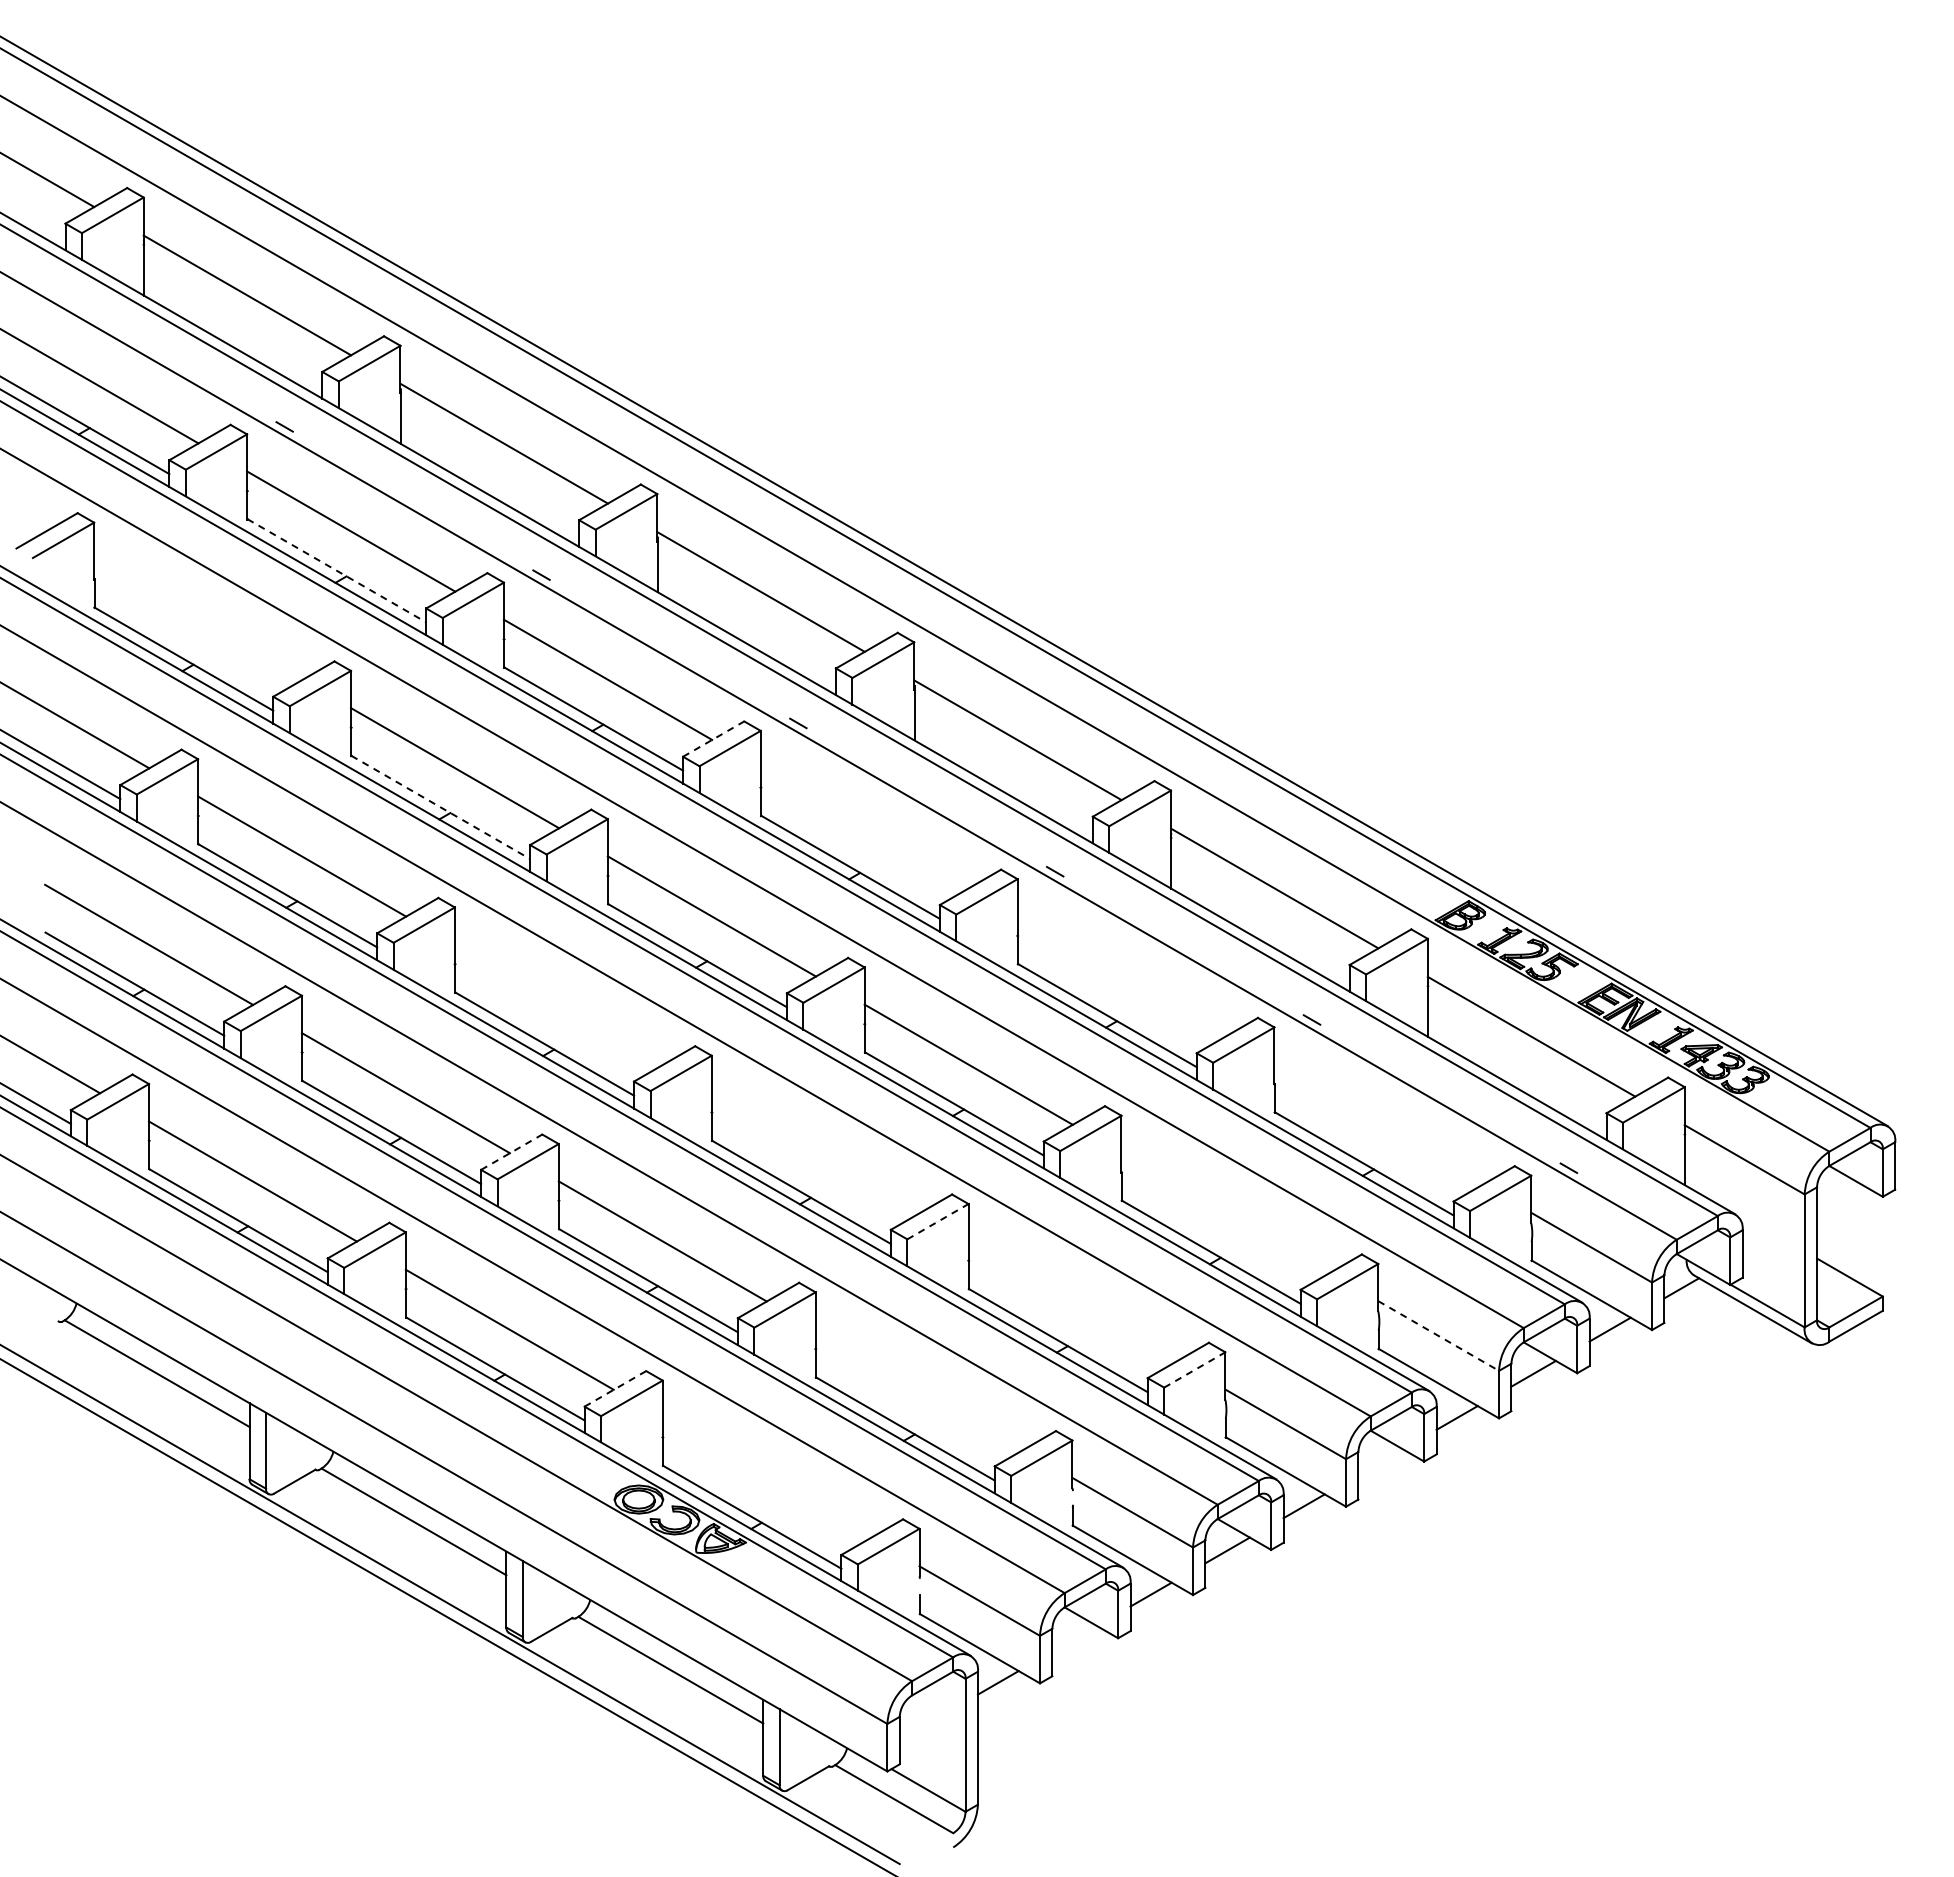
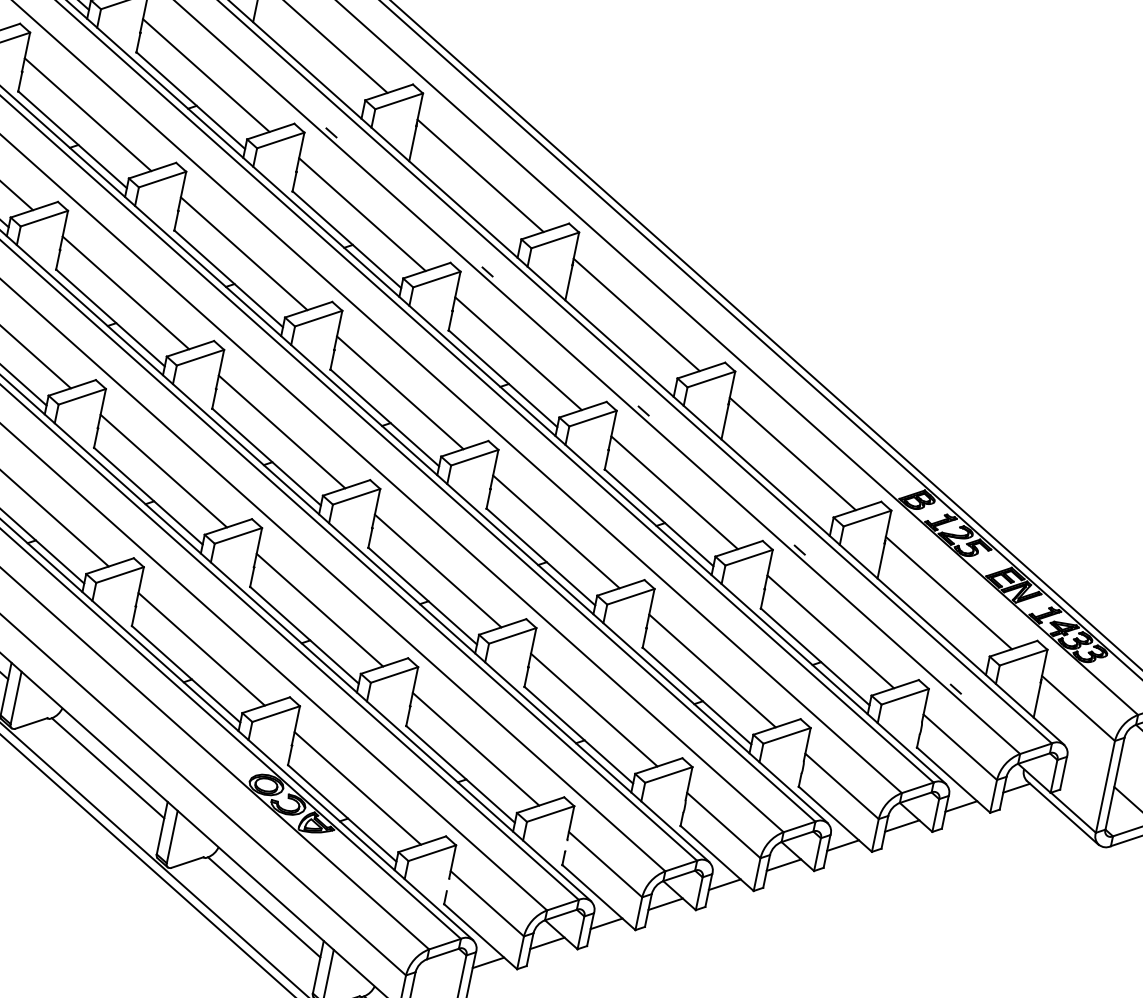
line: (337, 571) -> (191, 101), dashed -> solid
line: (198, 619) -> (88, 114), added
line: (714, 738) -> (427, 270), dashed -> solid
line: (441, 807) -> (229, 278), dashed -> solid
line: (864, 827) -> (518, 353), added
line: (1121, 976) -> (674, 492), added
line: (558, 1004) -> (281, 431), added
line: (1378, 1124) -> (830, 631), added
line: (512, 1151) -> (229, 526), dashed -> solid
line: (815, 1152) -> (438, 570), added
line: (1225, 1212) -> (712, 670), added
line: (938, 1221) -> (513, 635), dashed -> solid
line: (1072, 1301) -> (594, 710), added
line: (1438, 1336) -> (841, 786), dashed -> solid
line: (1195, 1369) -> (669, 774), dashed -> solid
line: (615, 1388) -> (266, 704), dashed -> solid
line: (919, 1389) -> (475, 749), added
line: (1380, 1462) -> (783, 865), added
line: (766, 1478) -> (357, 788), added
line: (1074, 1638) -> (547, 943), added

